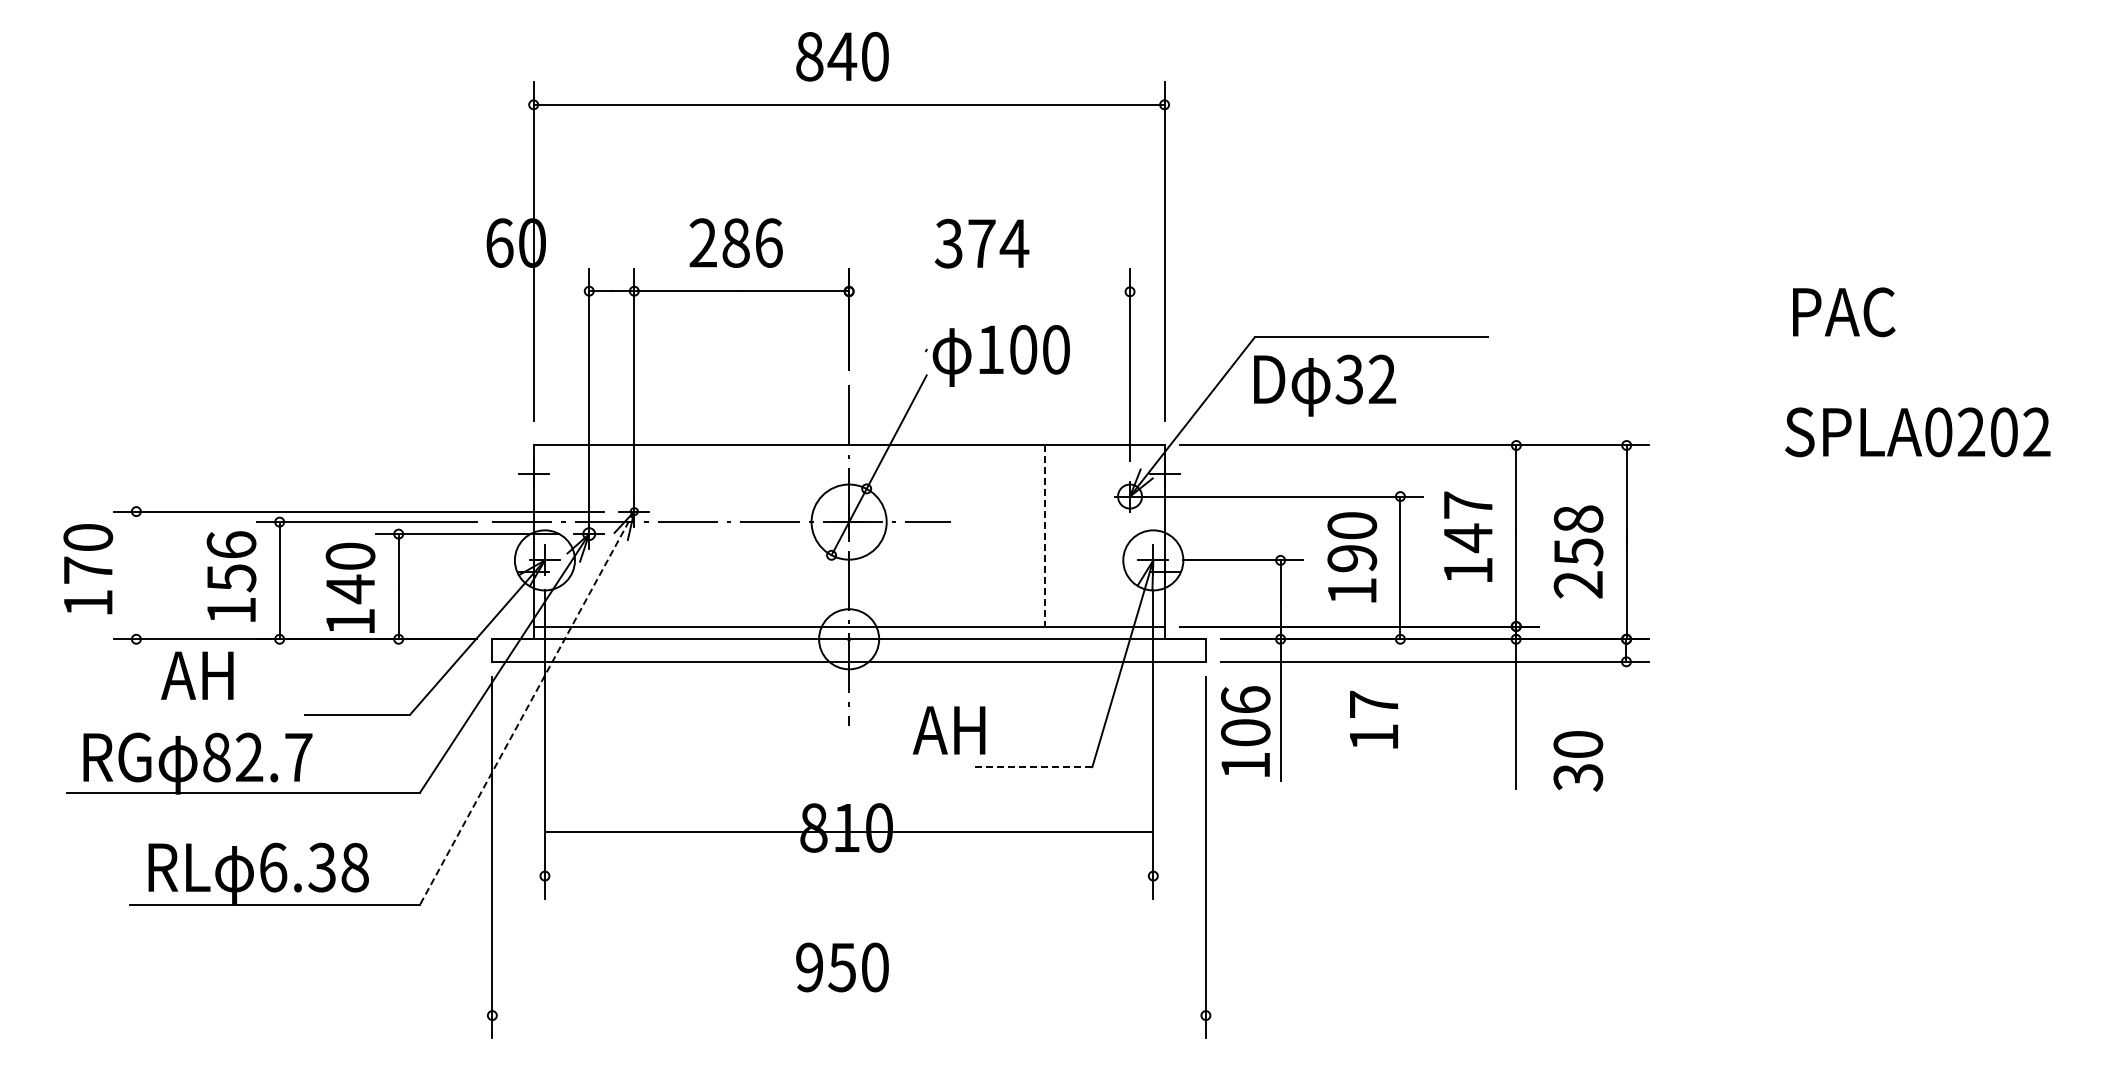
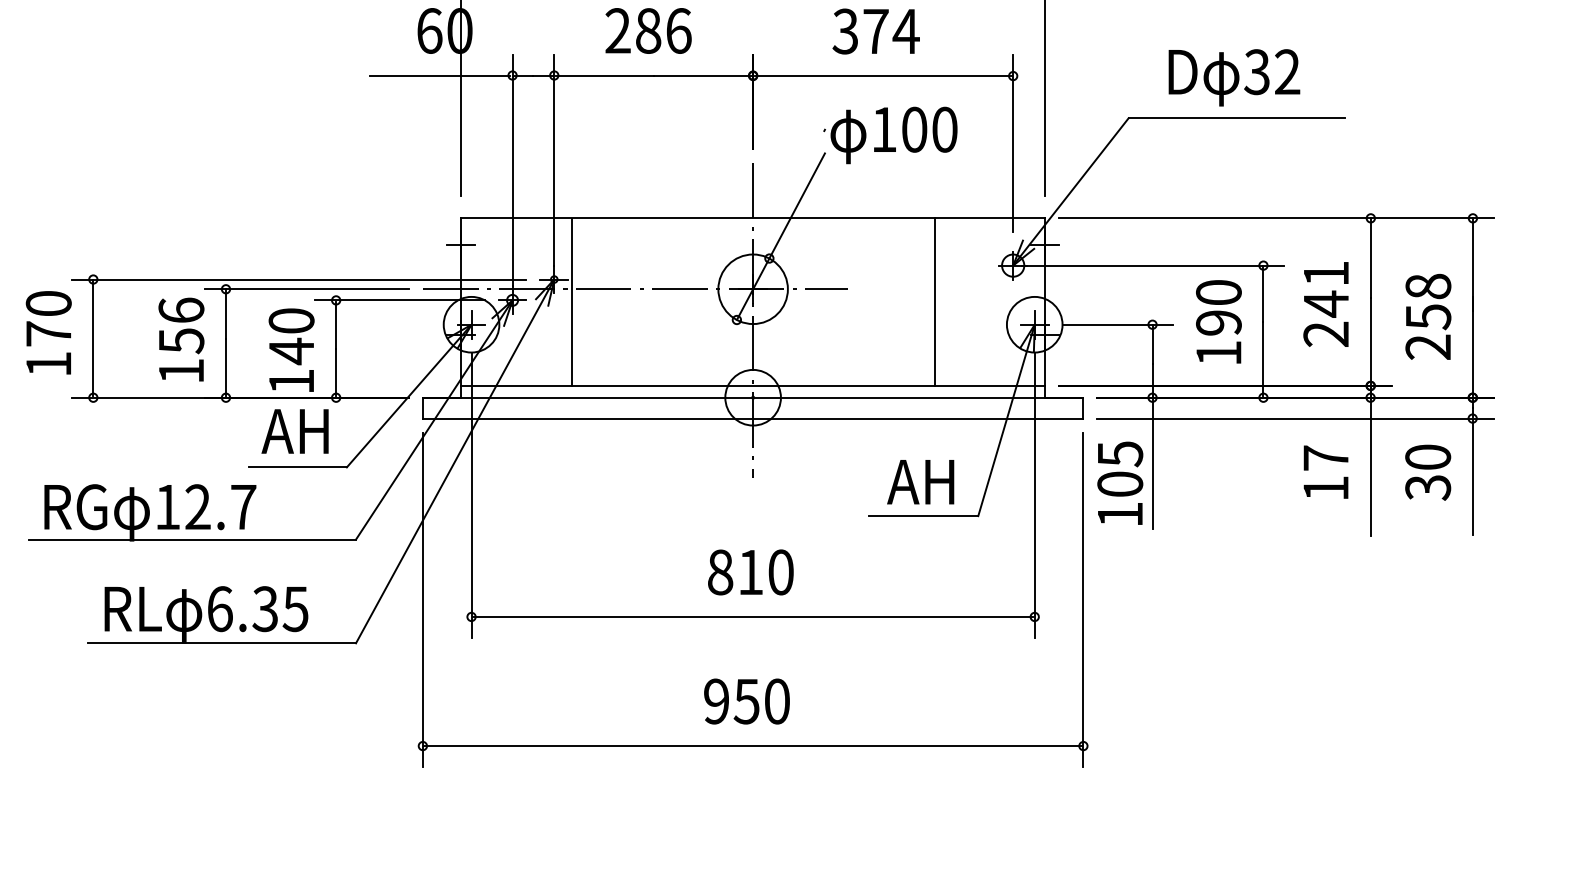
line: (510, 291) -> (439, 75), added
line: (989, 291) -> (883, 75), added
text: (1325, 385) -> (1234, 77), moved
line: (653, 536) -> (572, 302), added
line: (1045, 536) -> (934, 302), dashed -> solid
text: (1467, 537) -> (1325, 303), 147 -> 241
line: (136, 574) -> (93, 337), added
text: (197, 675) -> (295, 431), moved
text: (1245, 700) -> (1120, 454), 106 -> 105
line: (527, 708) -> (455, 461), dashed -> solid
text: (1373, 719) -> (1325, 472), moved
line: (1626, 725) -> (1472, 477), added
text: (948, 730) -> (920, 482), moved
text: (216, 757) -> (167, 507), 82.7 -> 12.7
text: (1578, 761) -> (1428, 472), moved
line: (1033, 767) -> (923, 516), dashed -> solid
line: (848, 832) -> (752, 617), moved
text: (354, 867) -> (295, 609), 6.38 -> 6.35
line: (848, 1015) -> (752, 746), added

